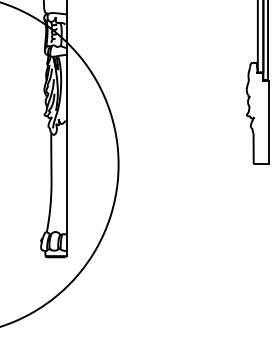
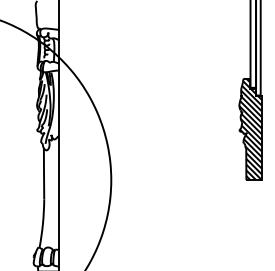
hatch: (257, 113) -> (250, 128), added

